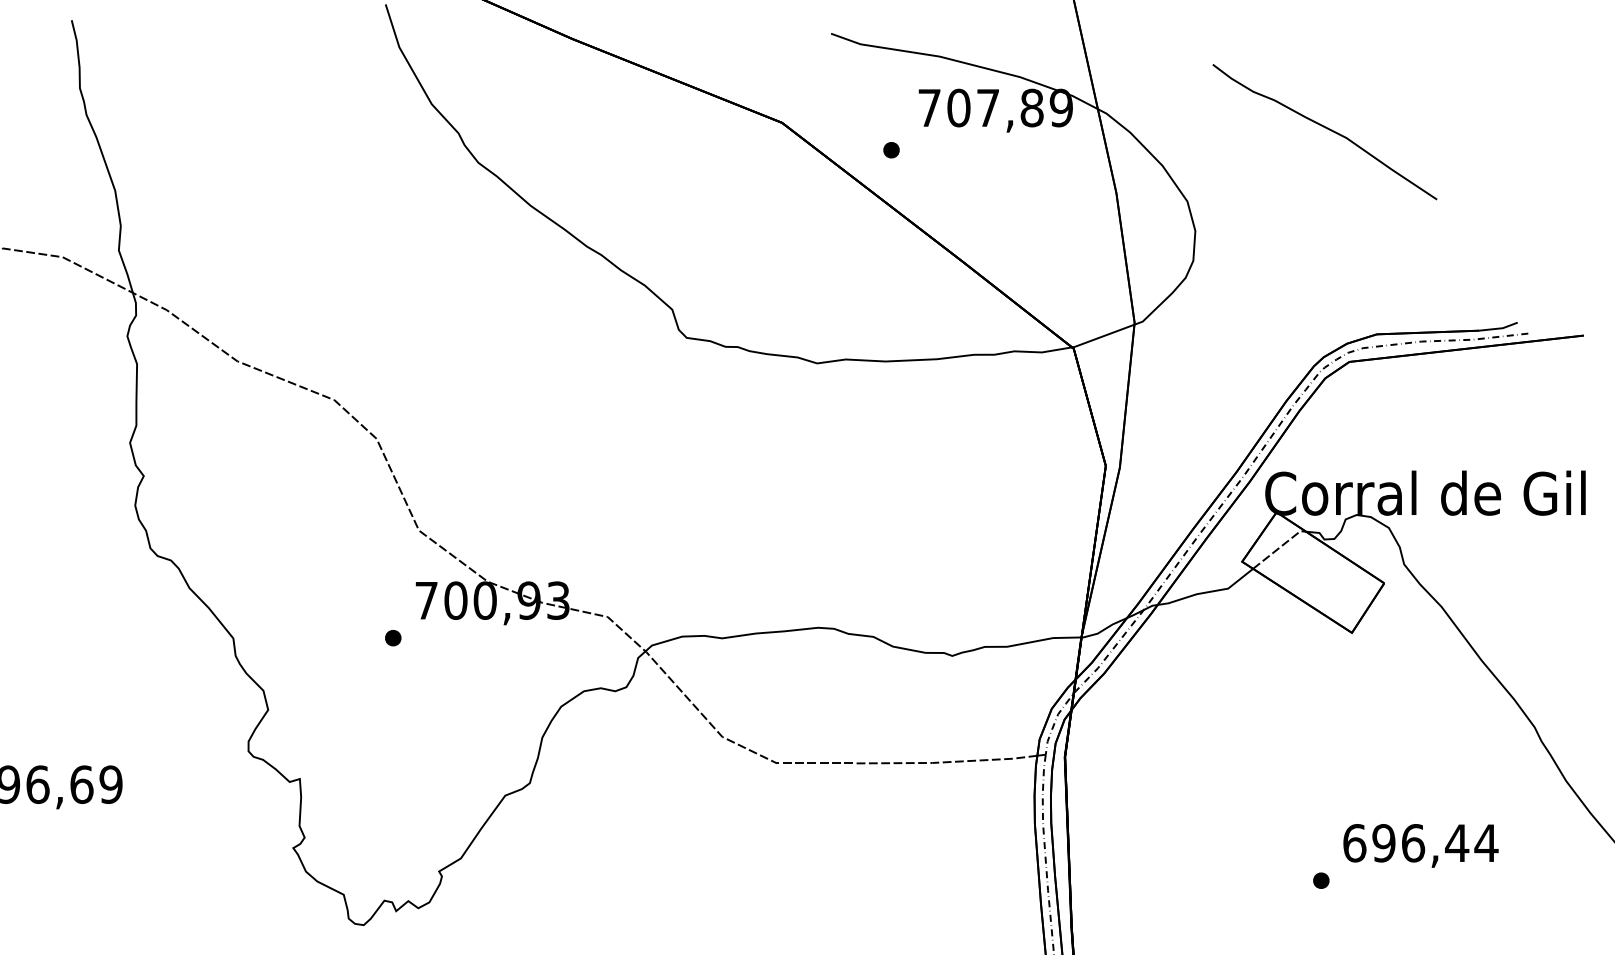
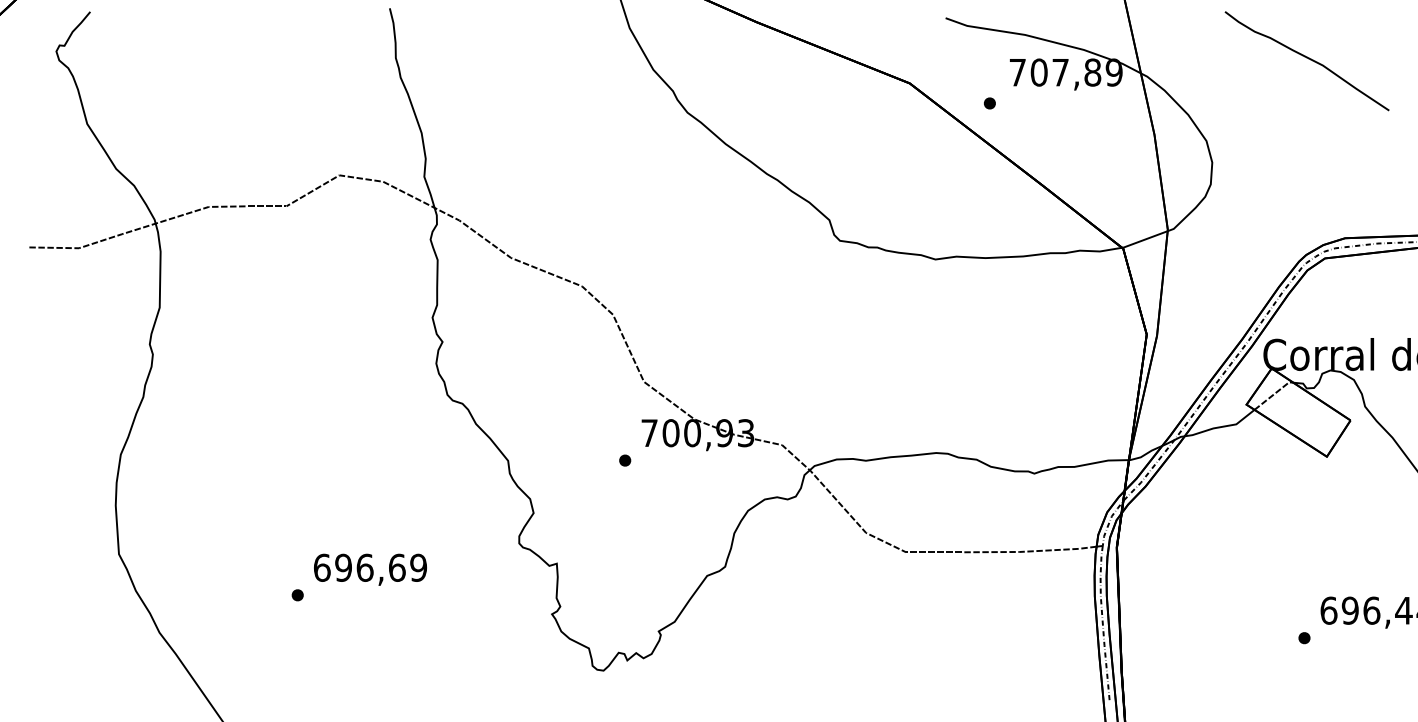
curve: (1326, 129) -> (1308, 59), moved

